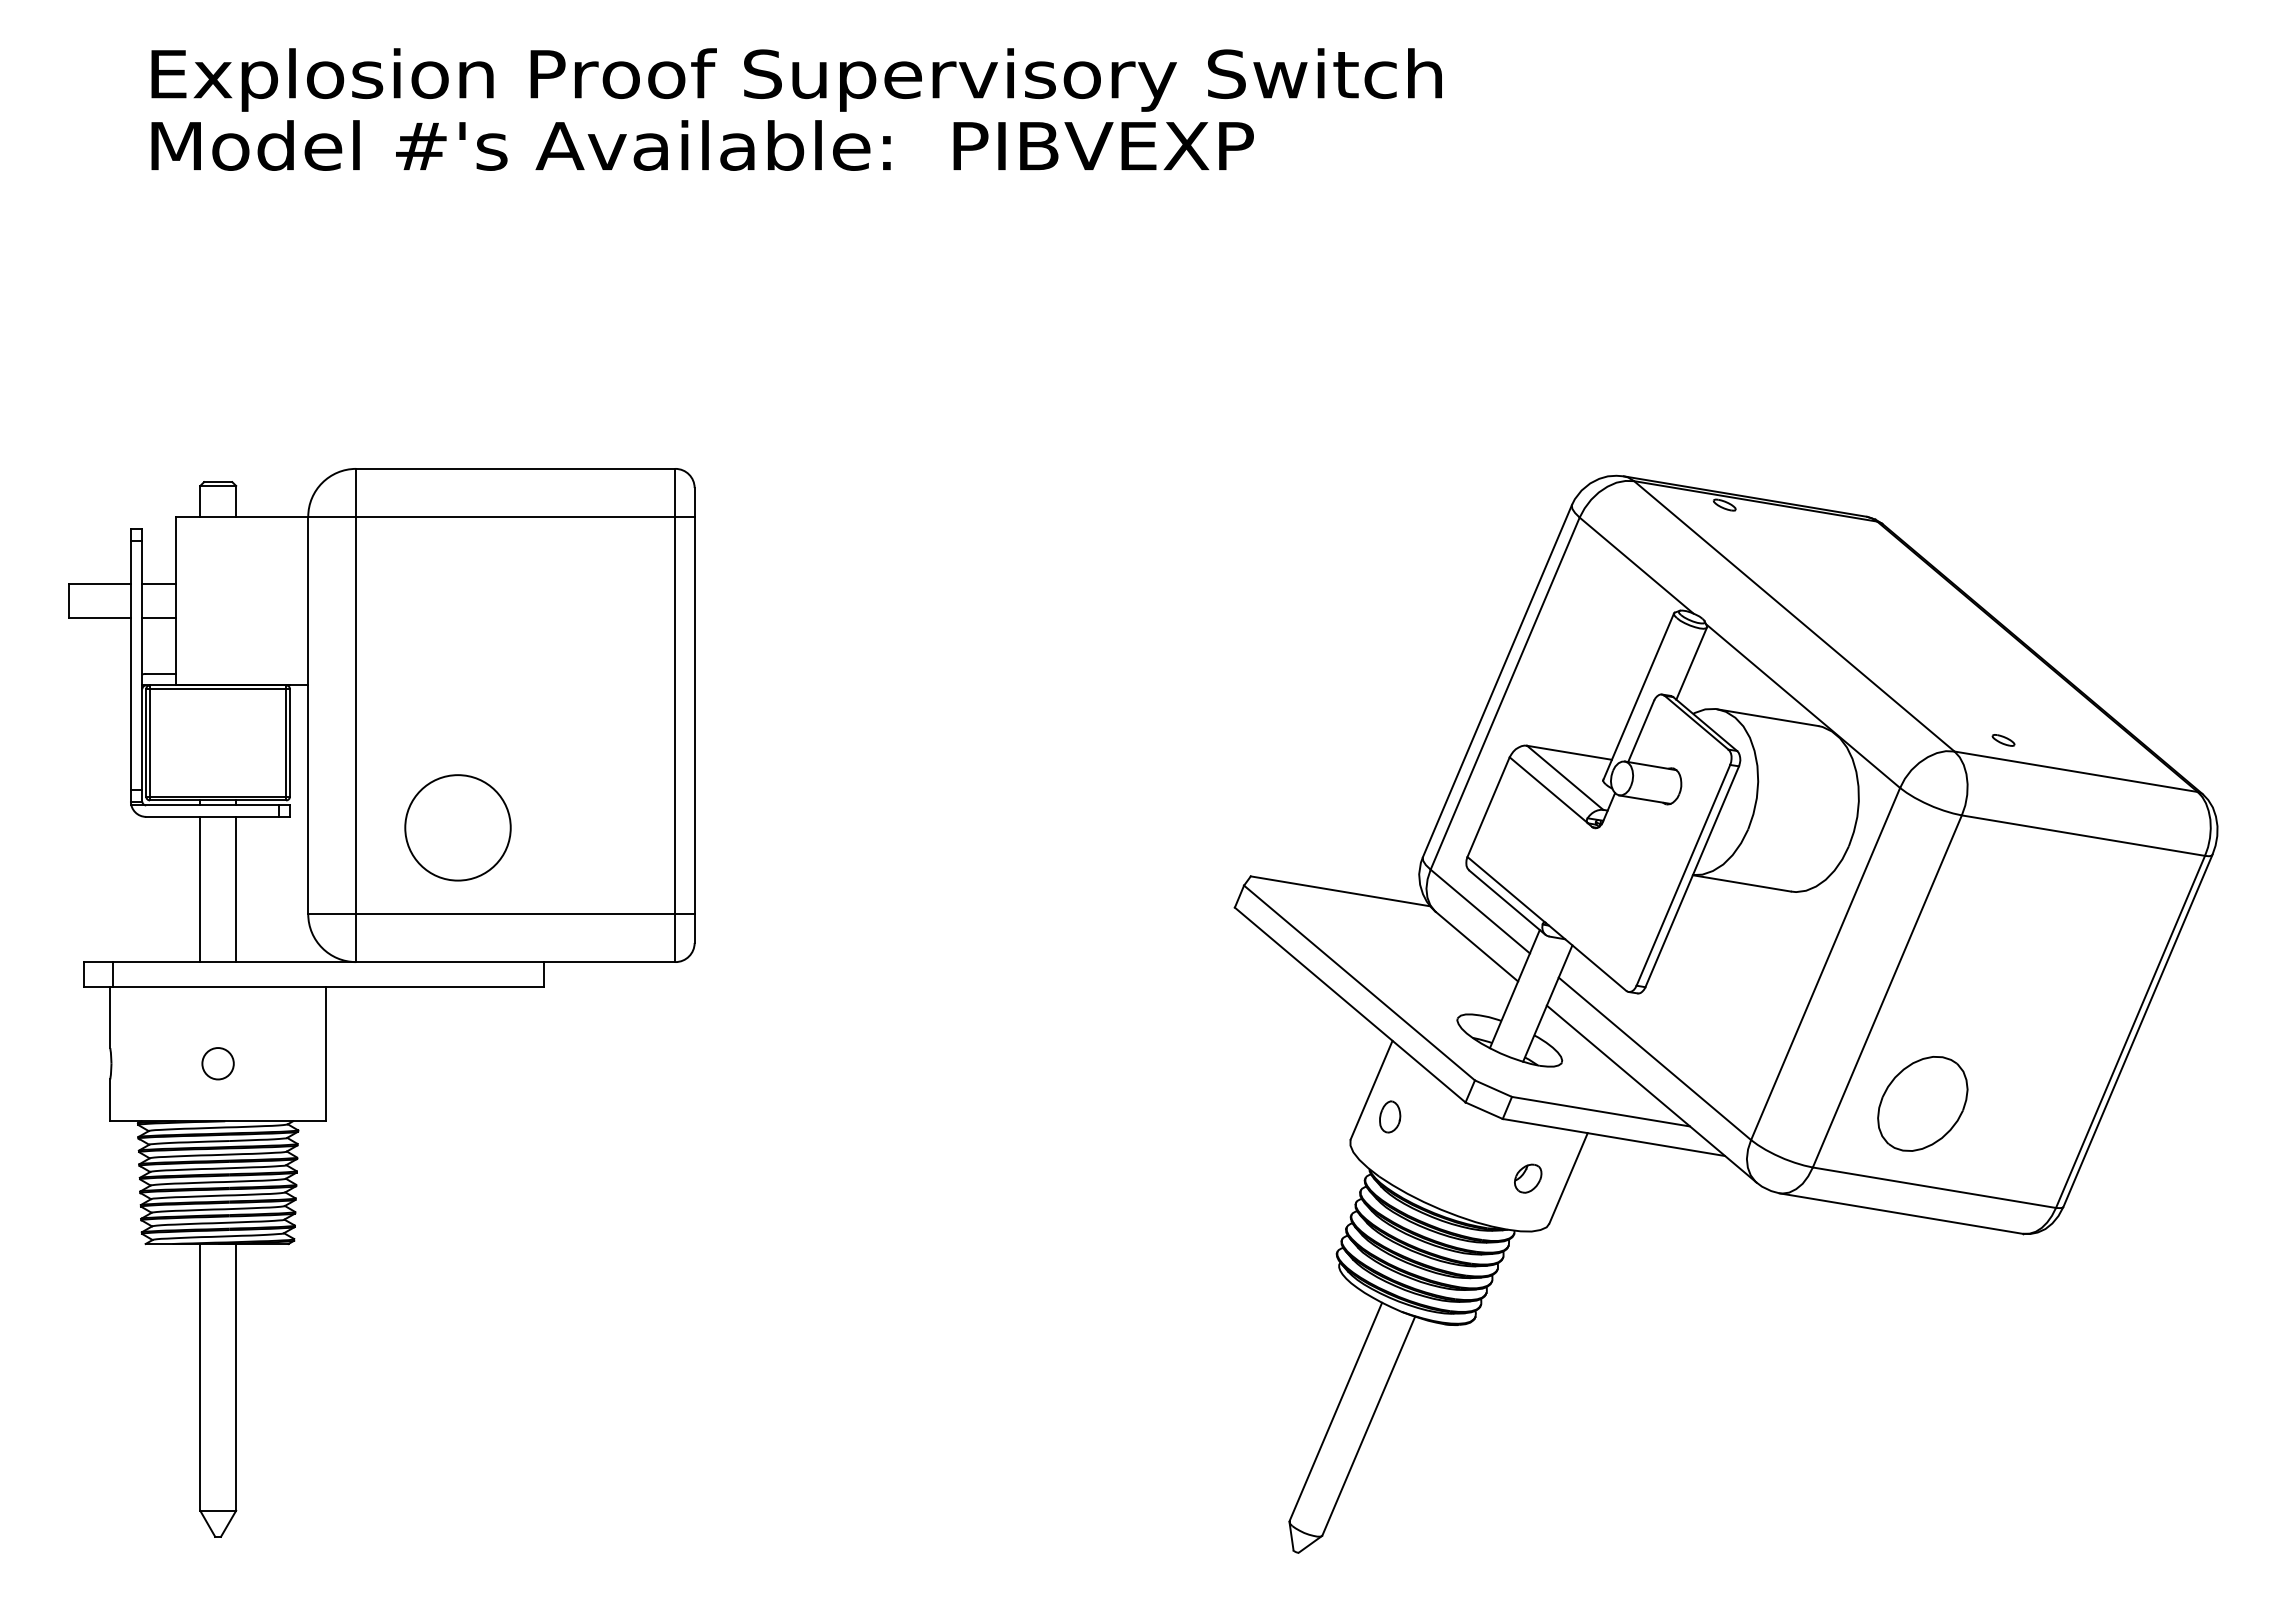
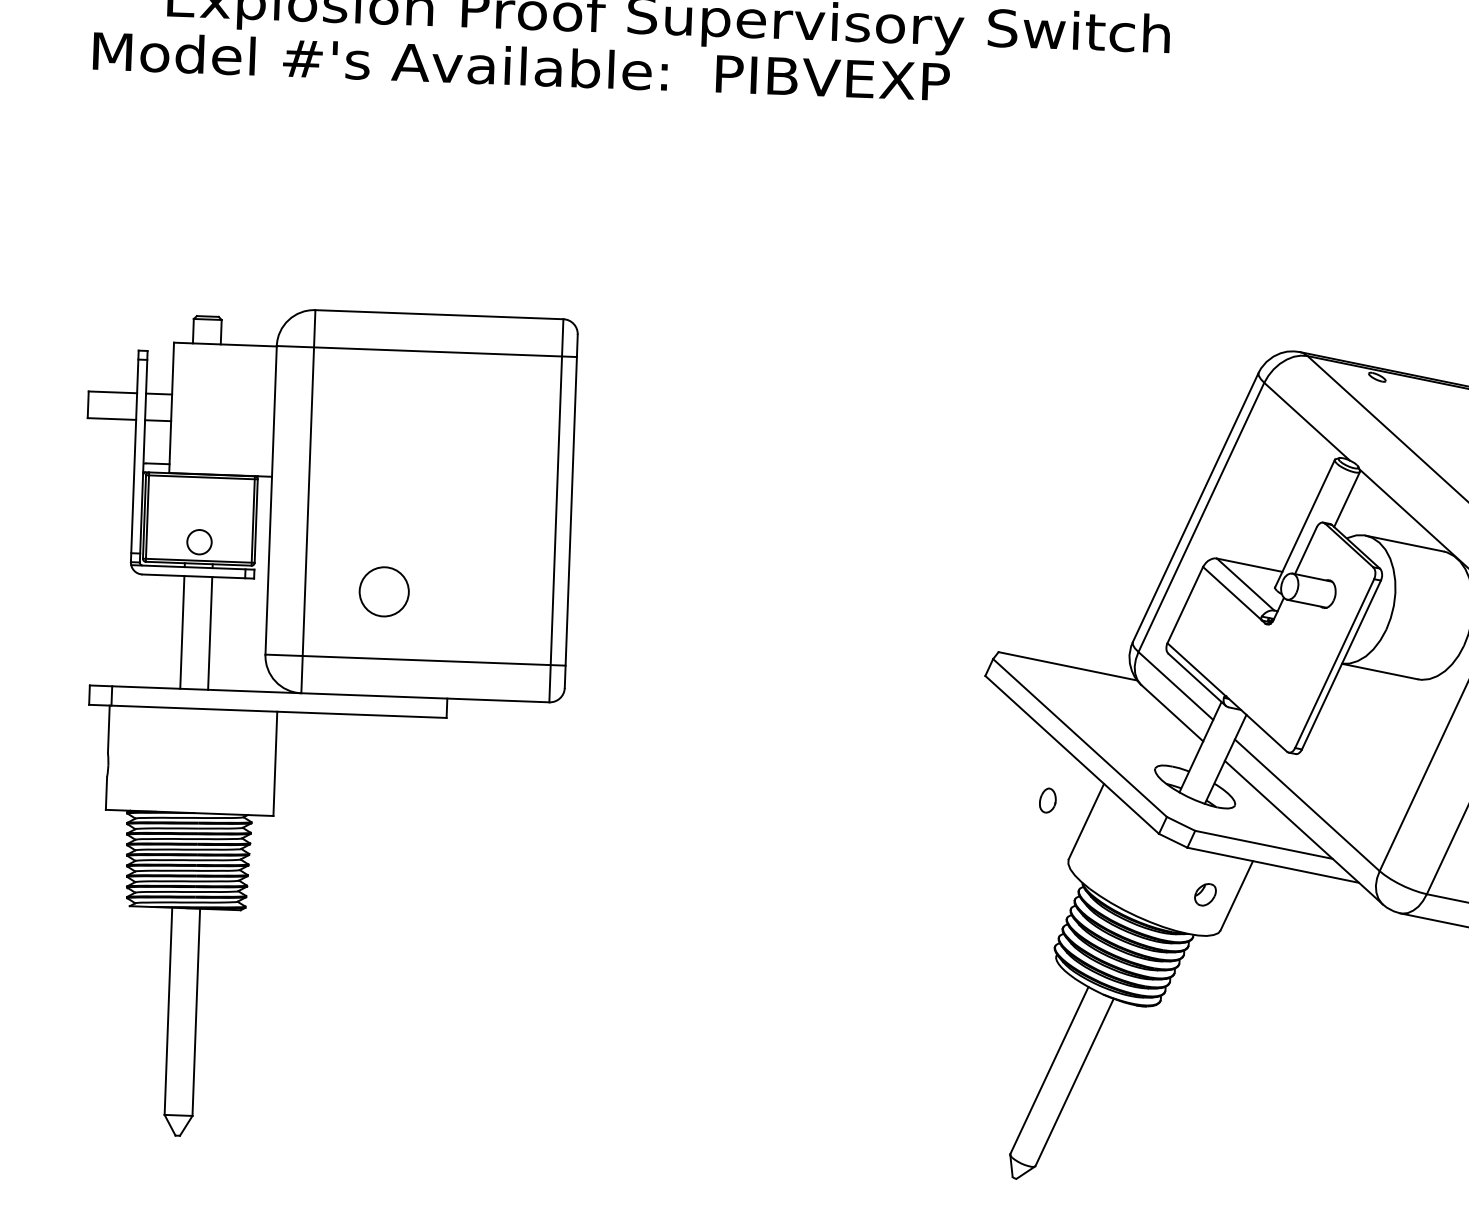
text: (702, 145) -> (521, 66), moved
circle: (457, 827) -> (383, 591), size x0.6
circle: (217, 1063) -> (199, 542), moved
part: (1390, 1116) -> (1048, 800), moved

